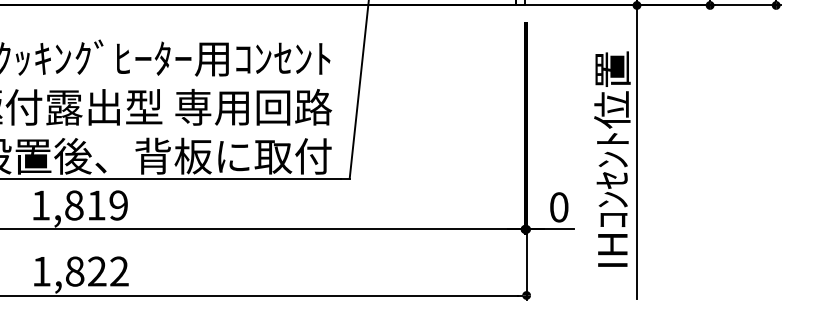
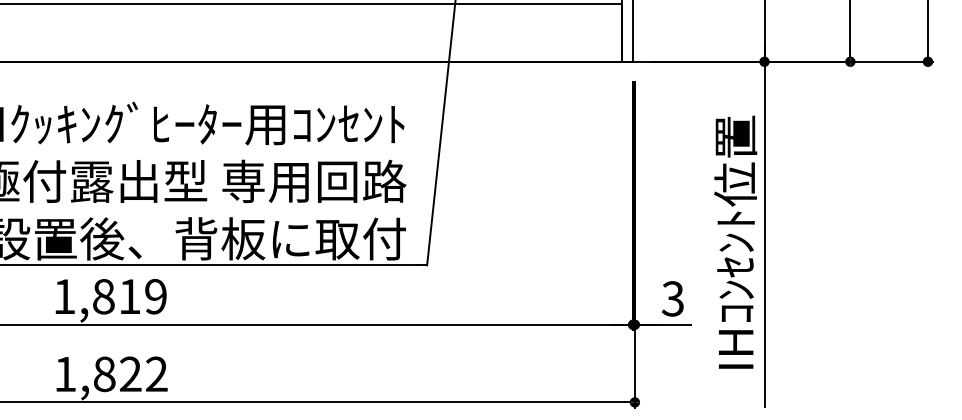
text: (558, 207) -> (672, 298), 0 -> 3

